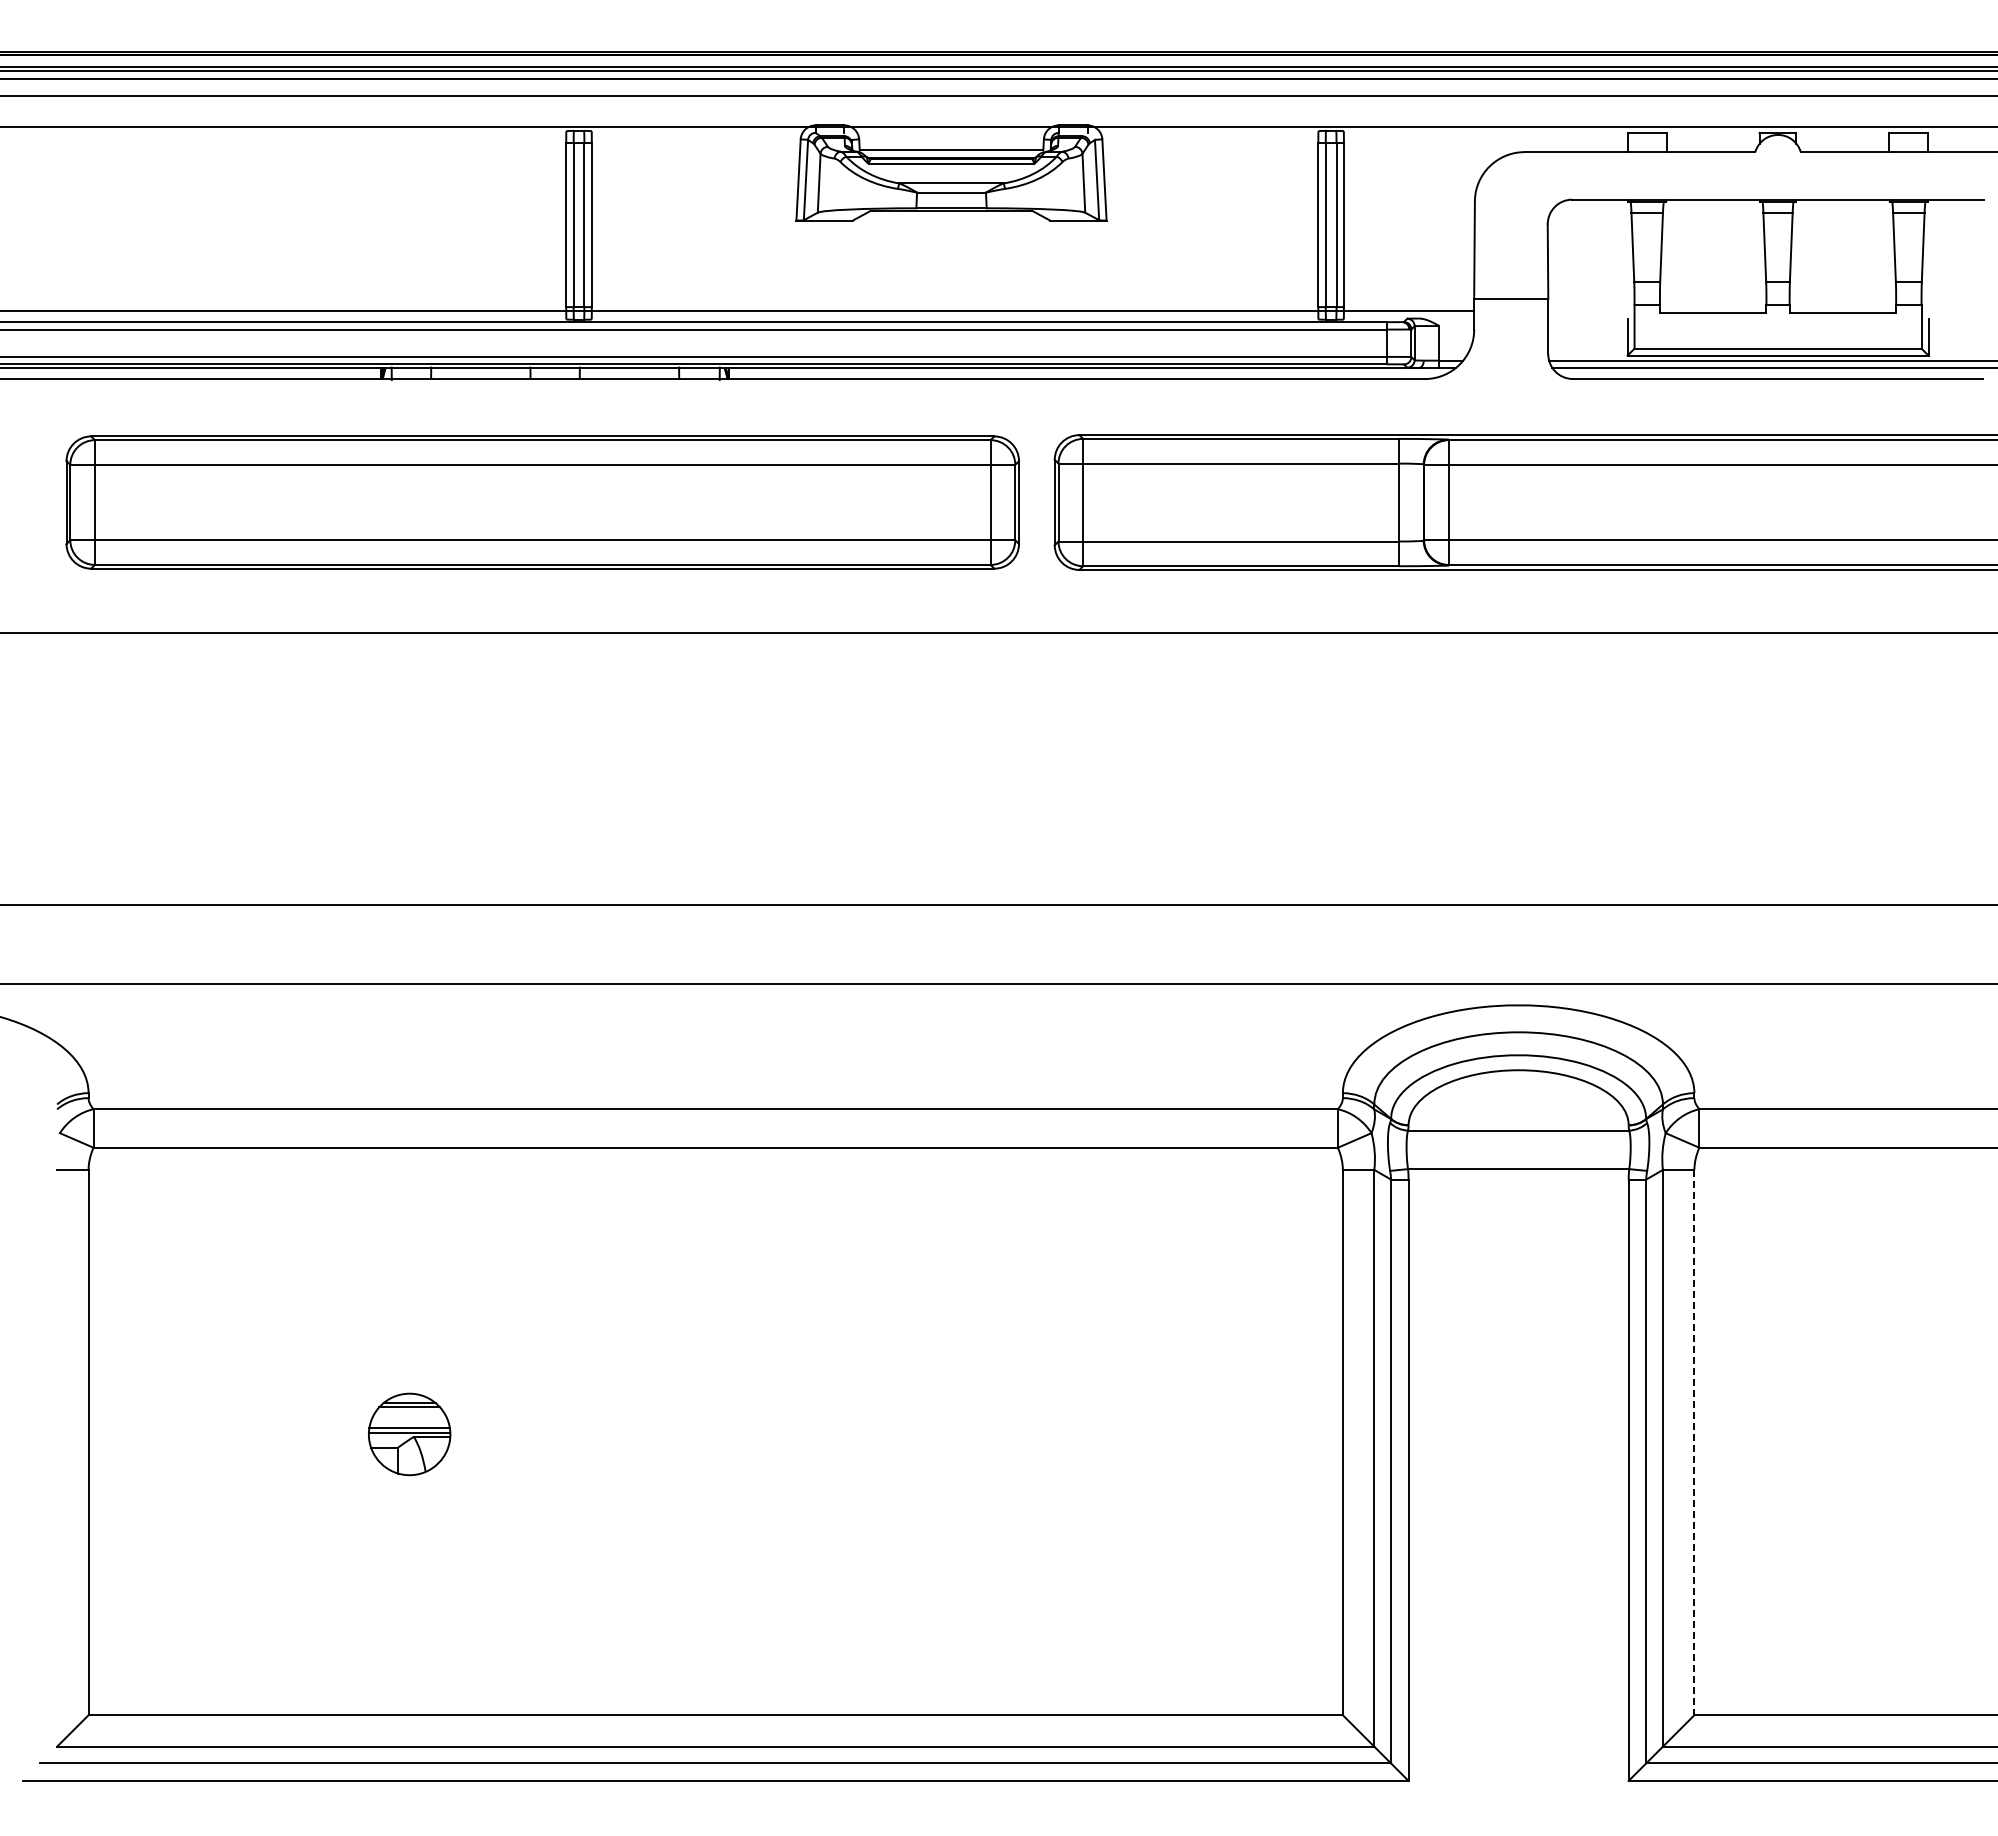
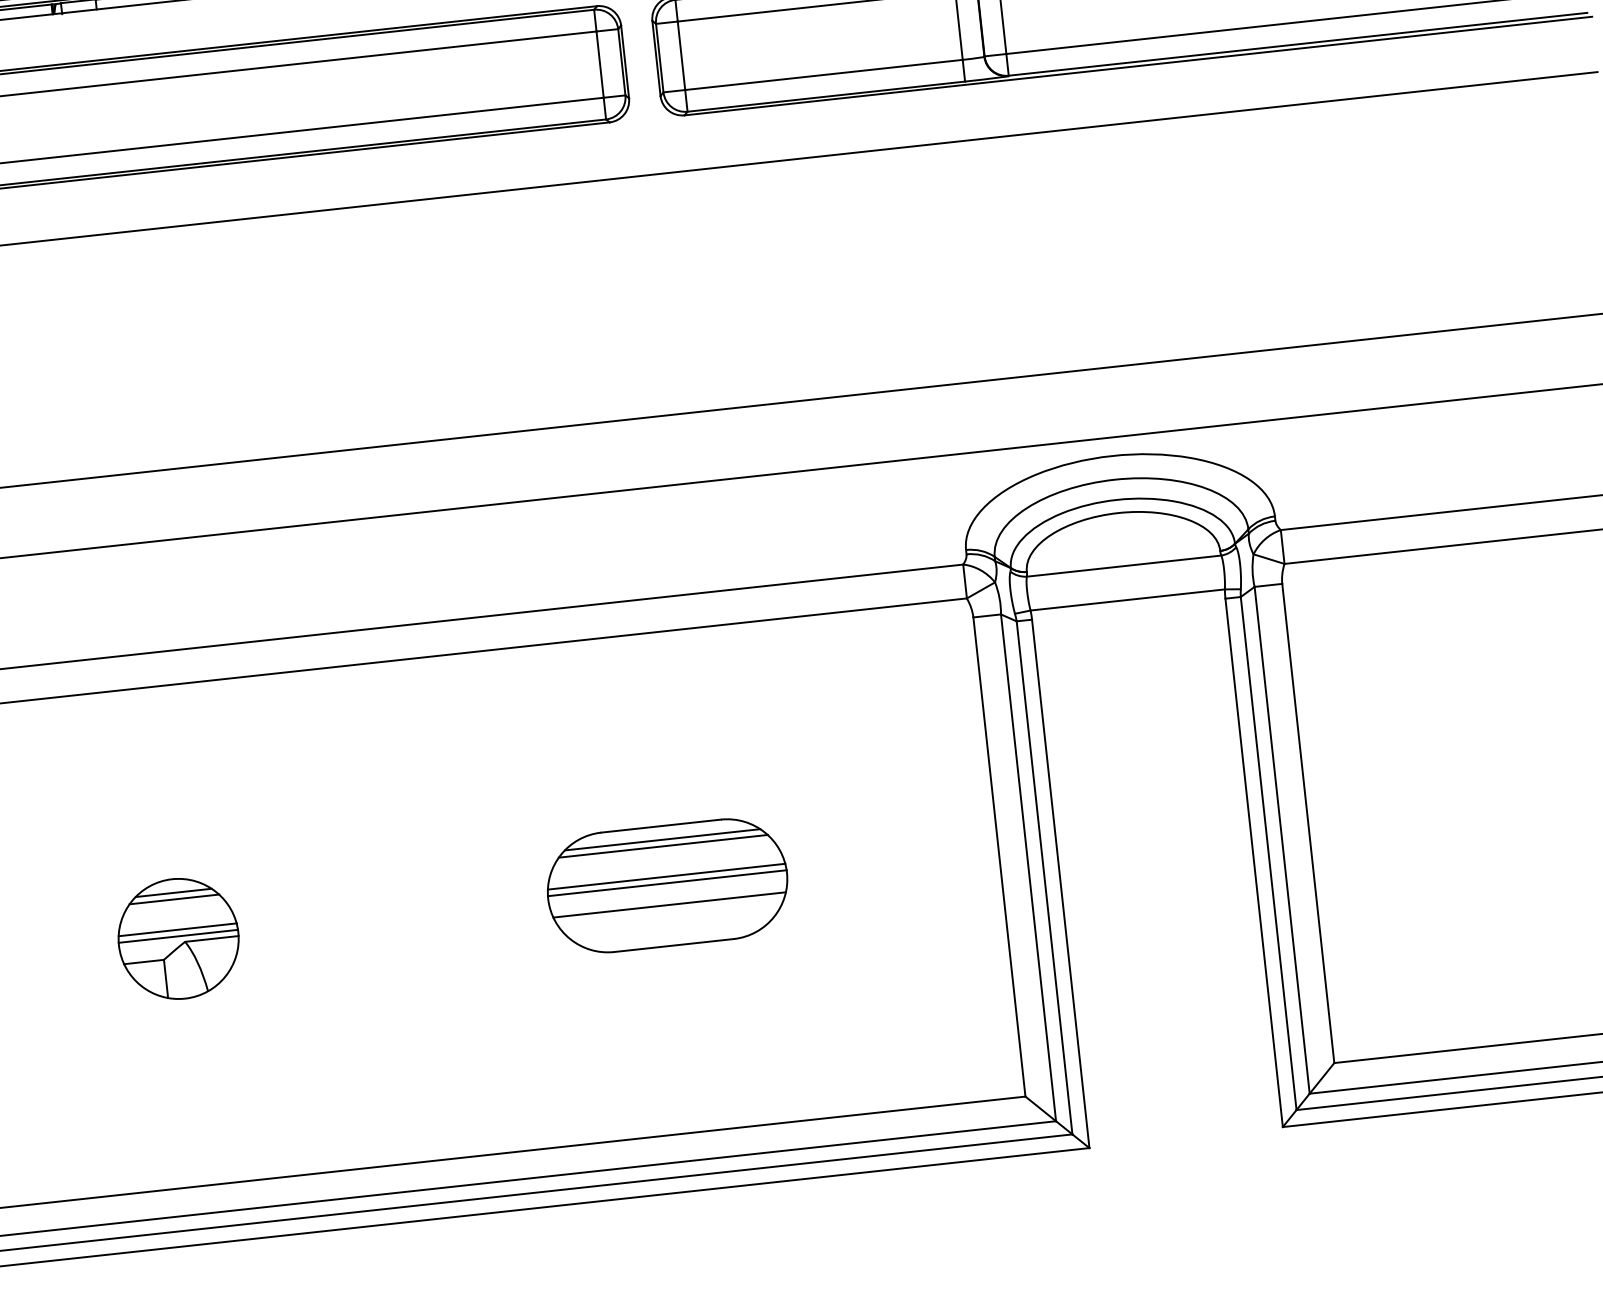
part: (409, 1434) -> (178, 939), size x1.67
part: (965, 1434) -> (667, 885), added
line: (1694, 1442) -> (1308, 823), dashed -> solid

